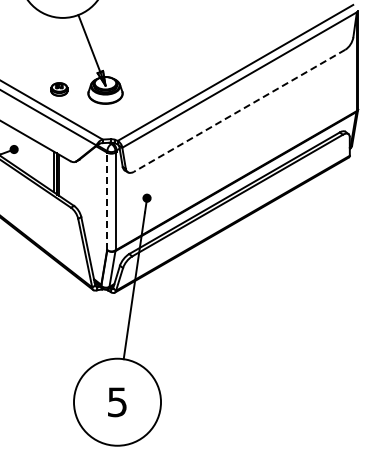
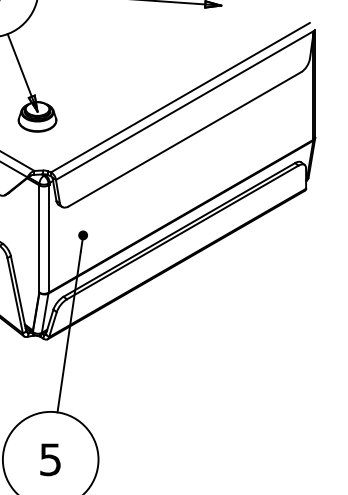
line: (239, 111) -> (184, 140), dashed -> solid
line: (107, 201) -> (39, 239), dashed -> solid

